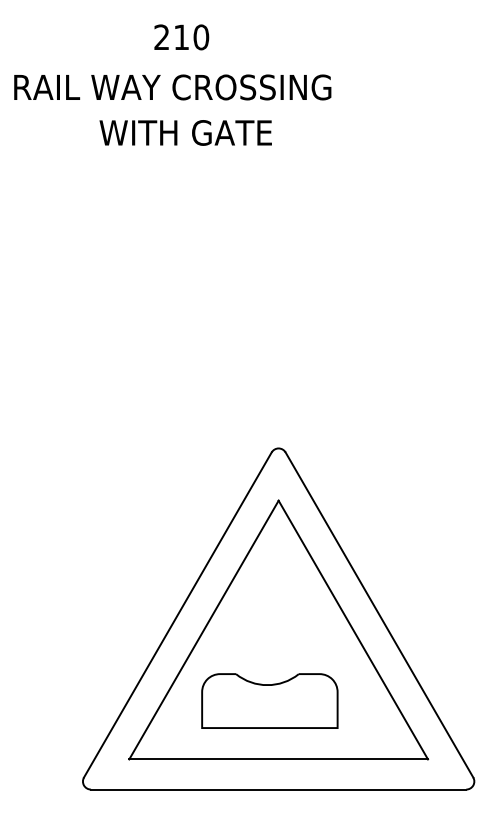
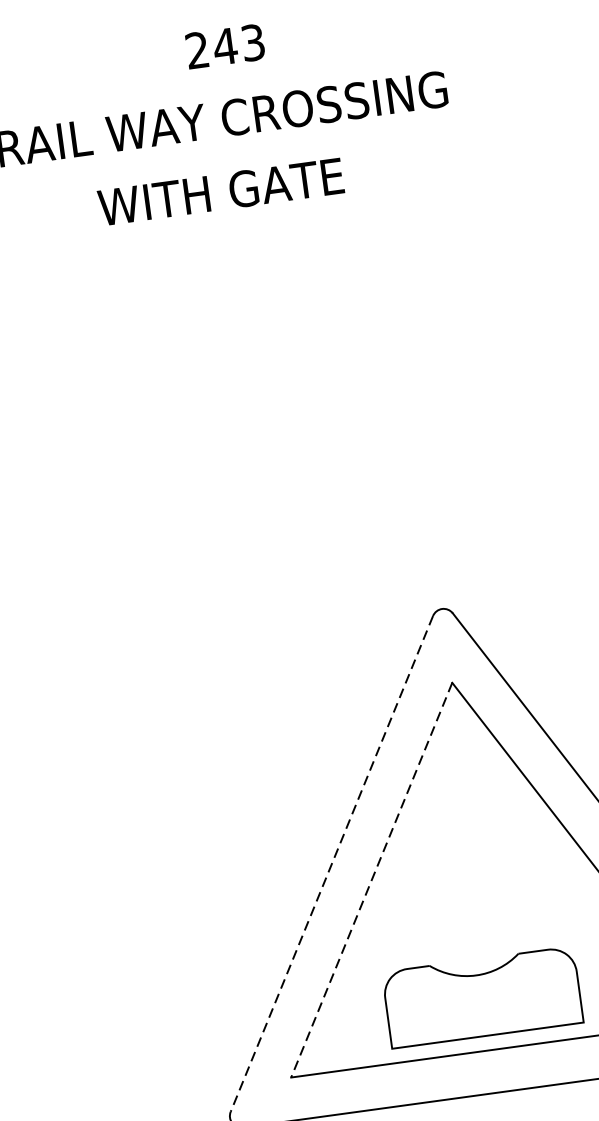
text: (191, 37) -> (239, 44), 210 -> 243
text: (185, 132) -> (220, 191), moved
line: (177, 614) -> (331, 863), solid -> dashed
line: (203, 630) -> (371, 880), solid -> dashed
part: (269, 700) -> (482, 996), moved

